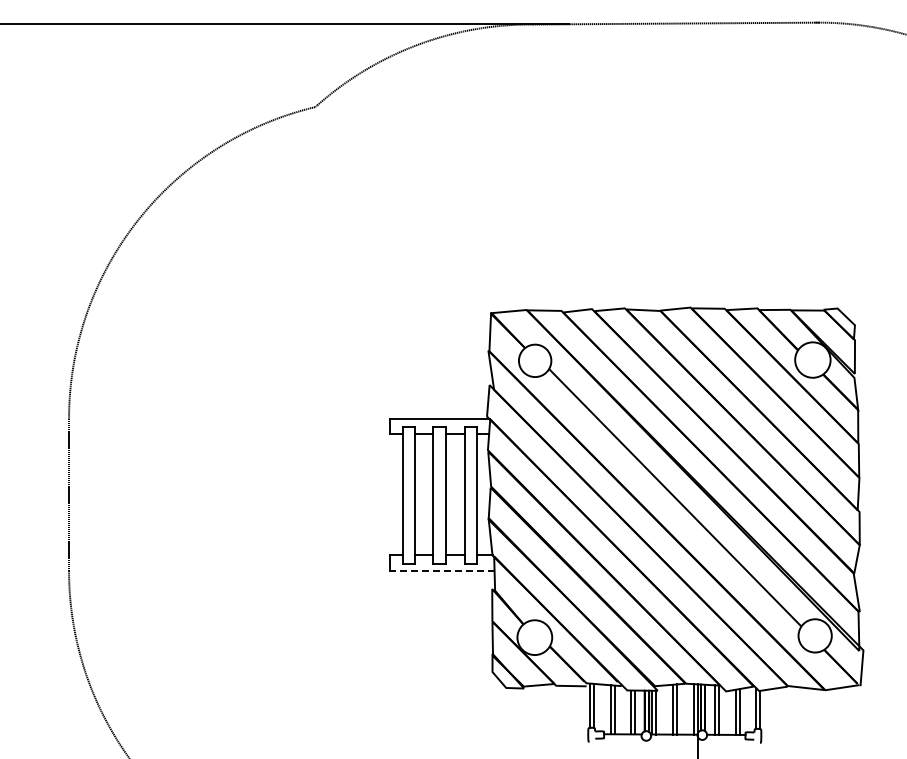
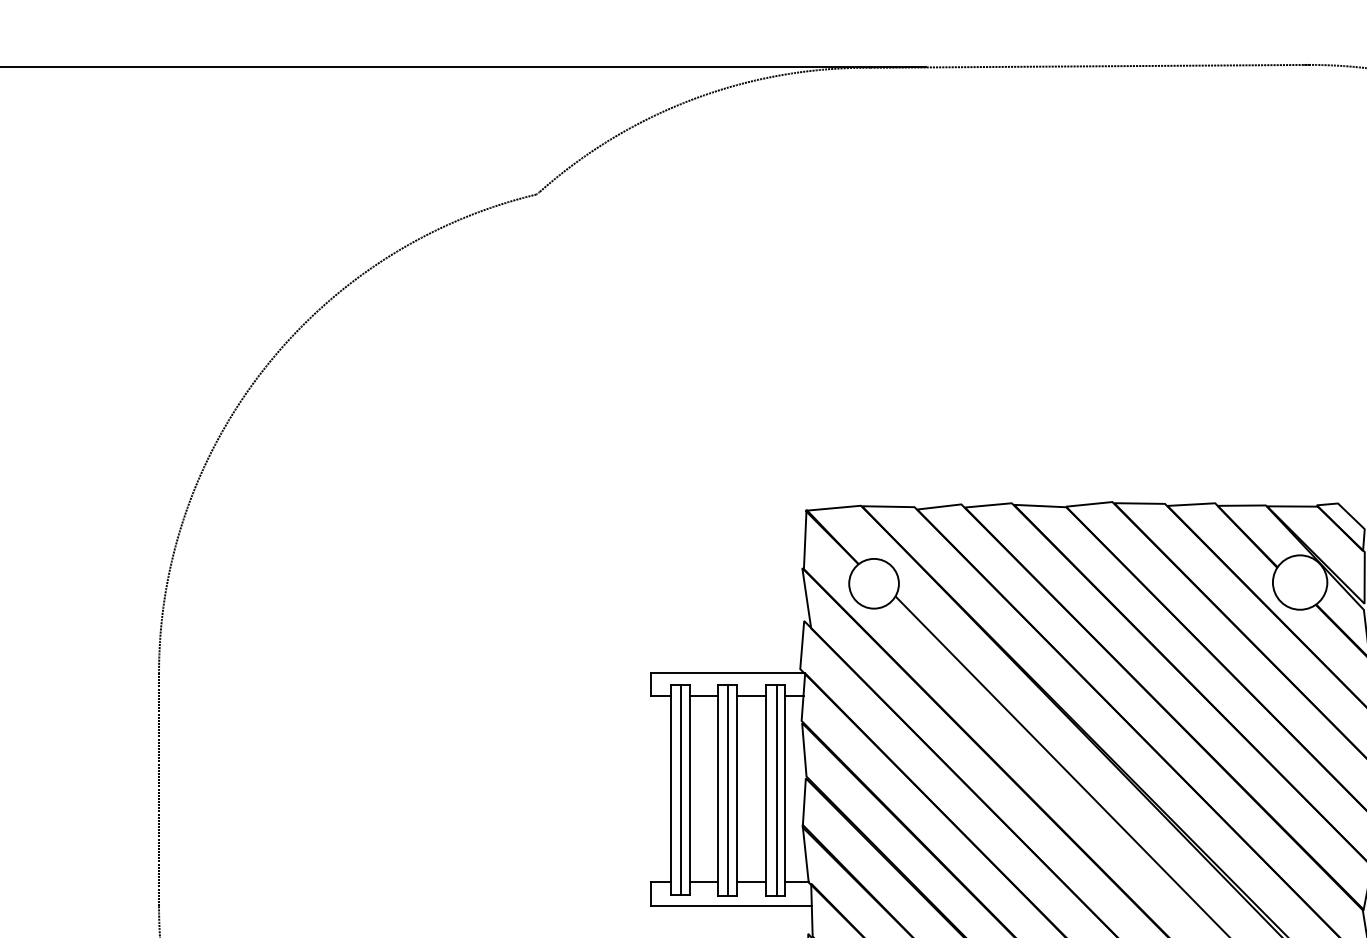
line: (409, 495) -> (681, 790), added
line: (440, 495) -> (728, 790), added
line: (471, 495) -> (776, 790), added
line: (441, 571) -> (730, 906), dashed -> solid

